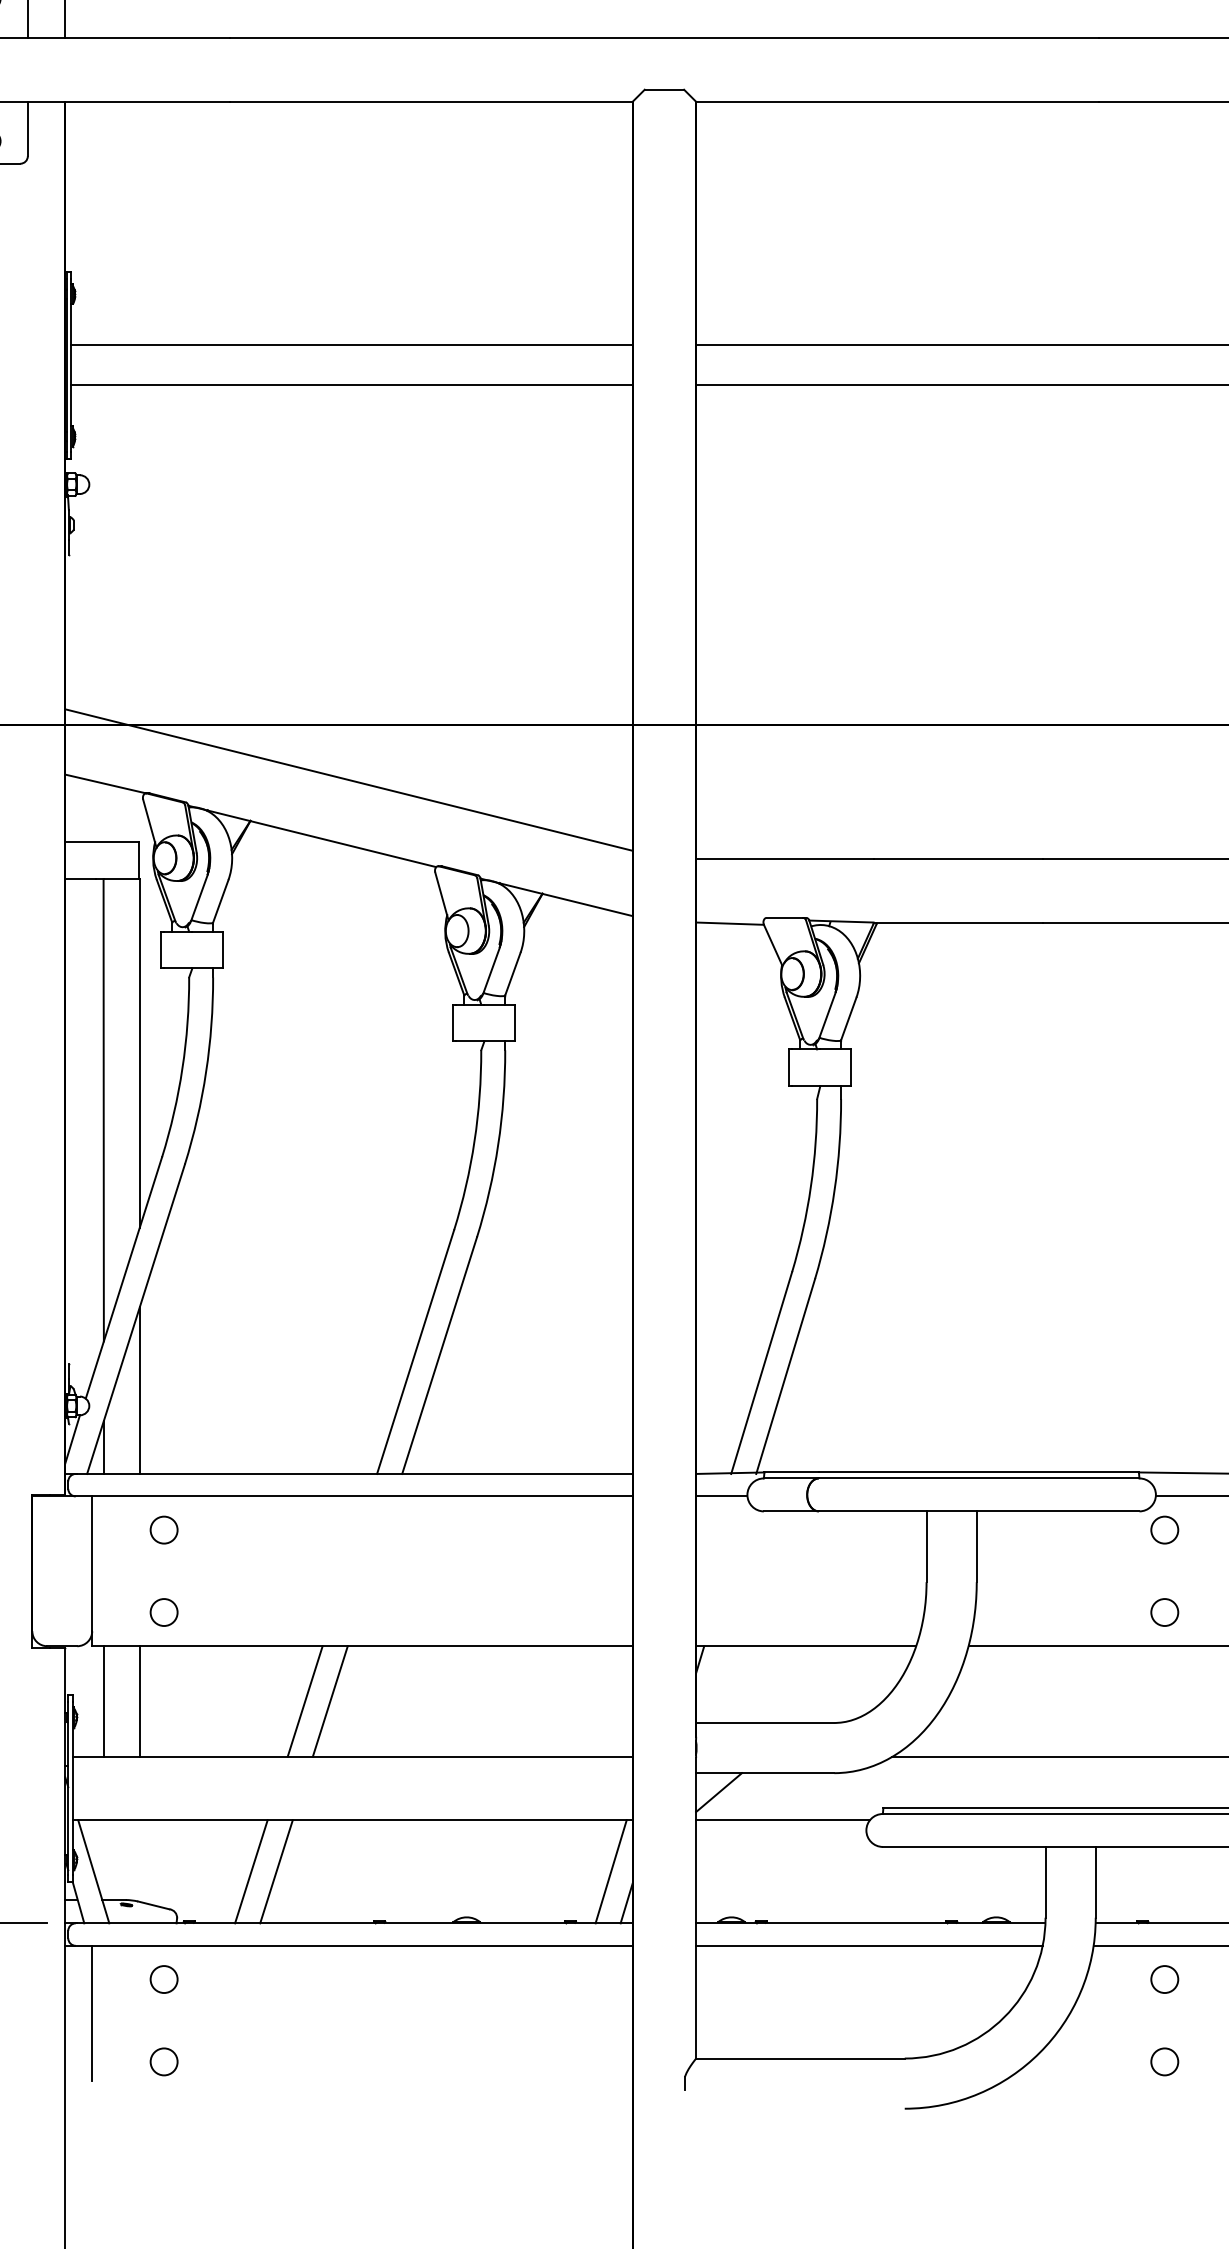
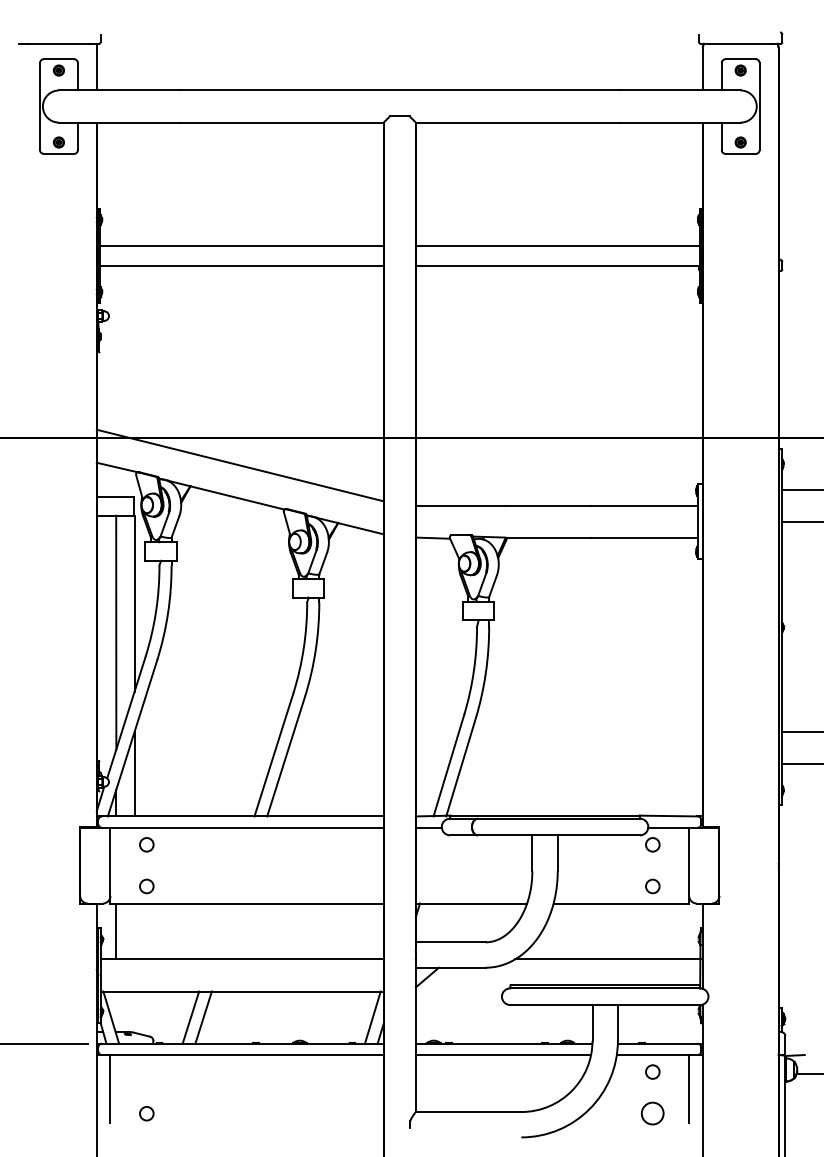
line: (139, 1701) -> (134, 931), removed
line: (303, 1701) -> (217, 931), removed
line: (329, 1701) -> (230, 931), removed
line: (782, 1820) -> (459, 991), removed
circle: (163, 1978) -> (146, 1071), removed
circle: (1164, 2061) -> (652, 1113), size x1.6

